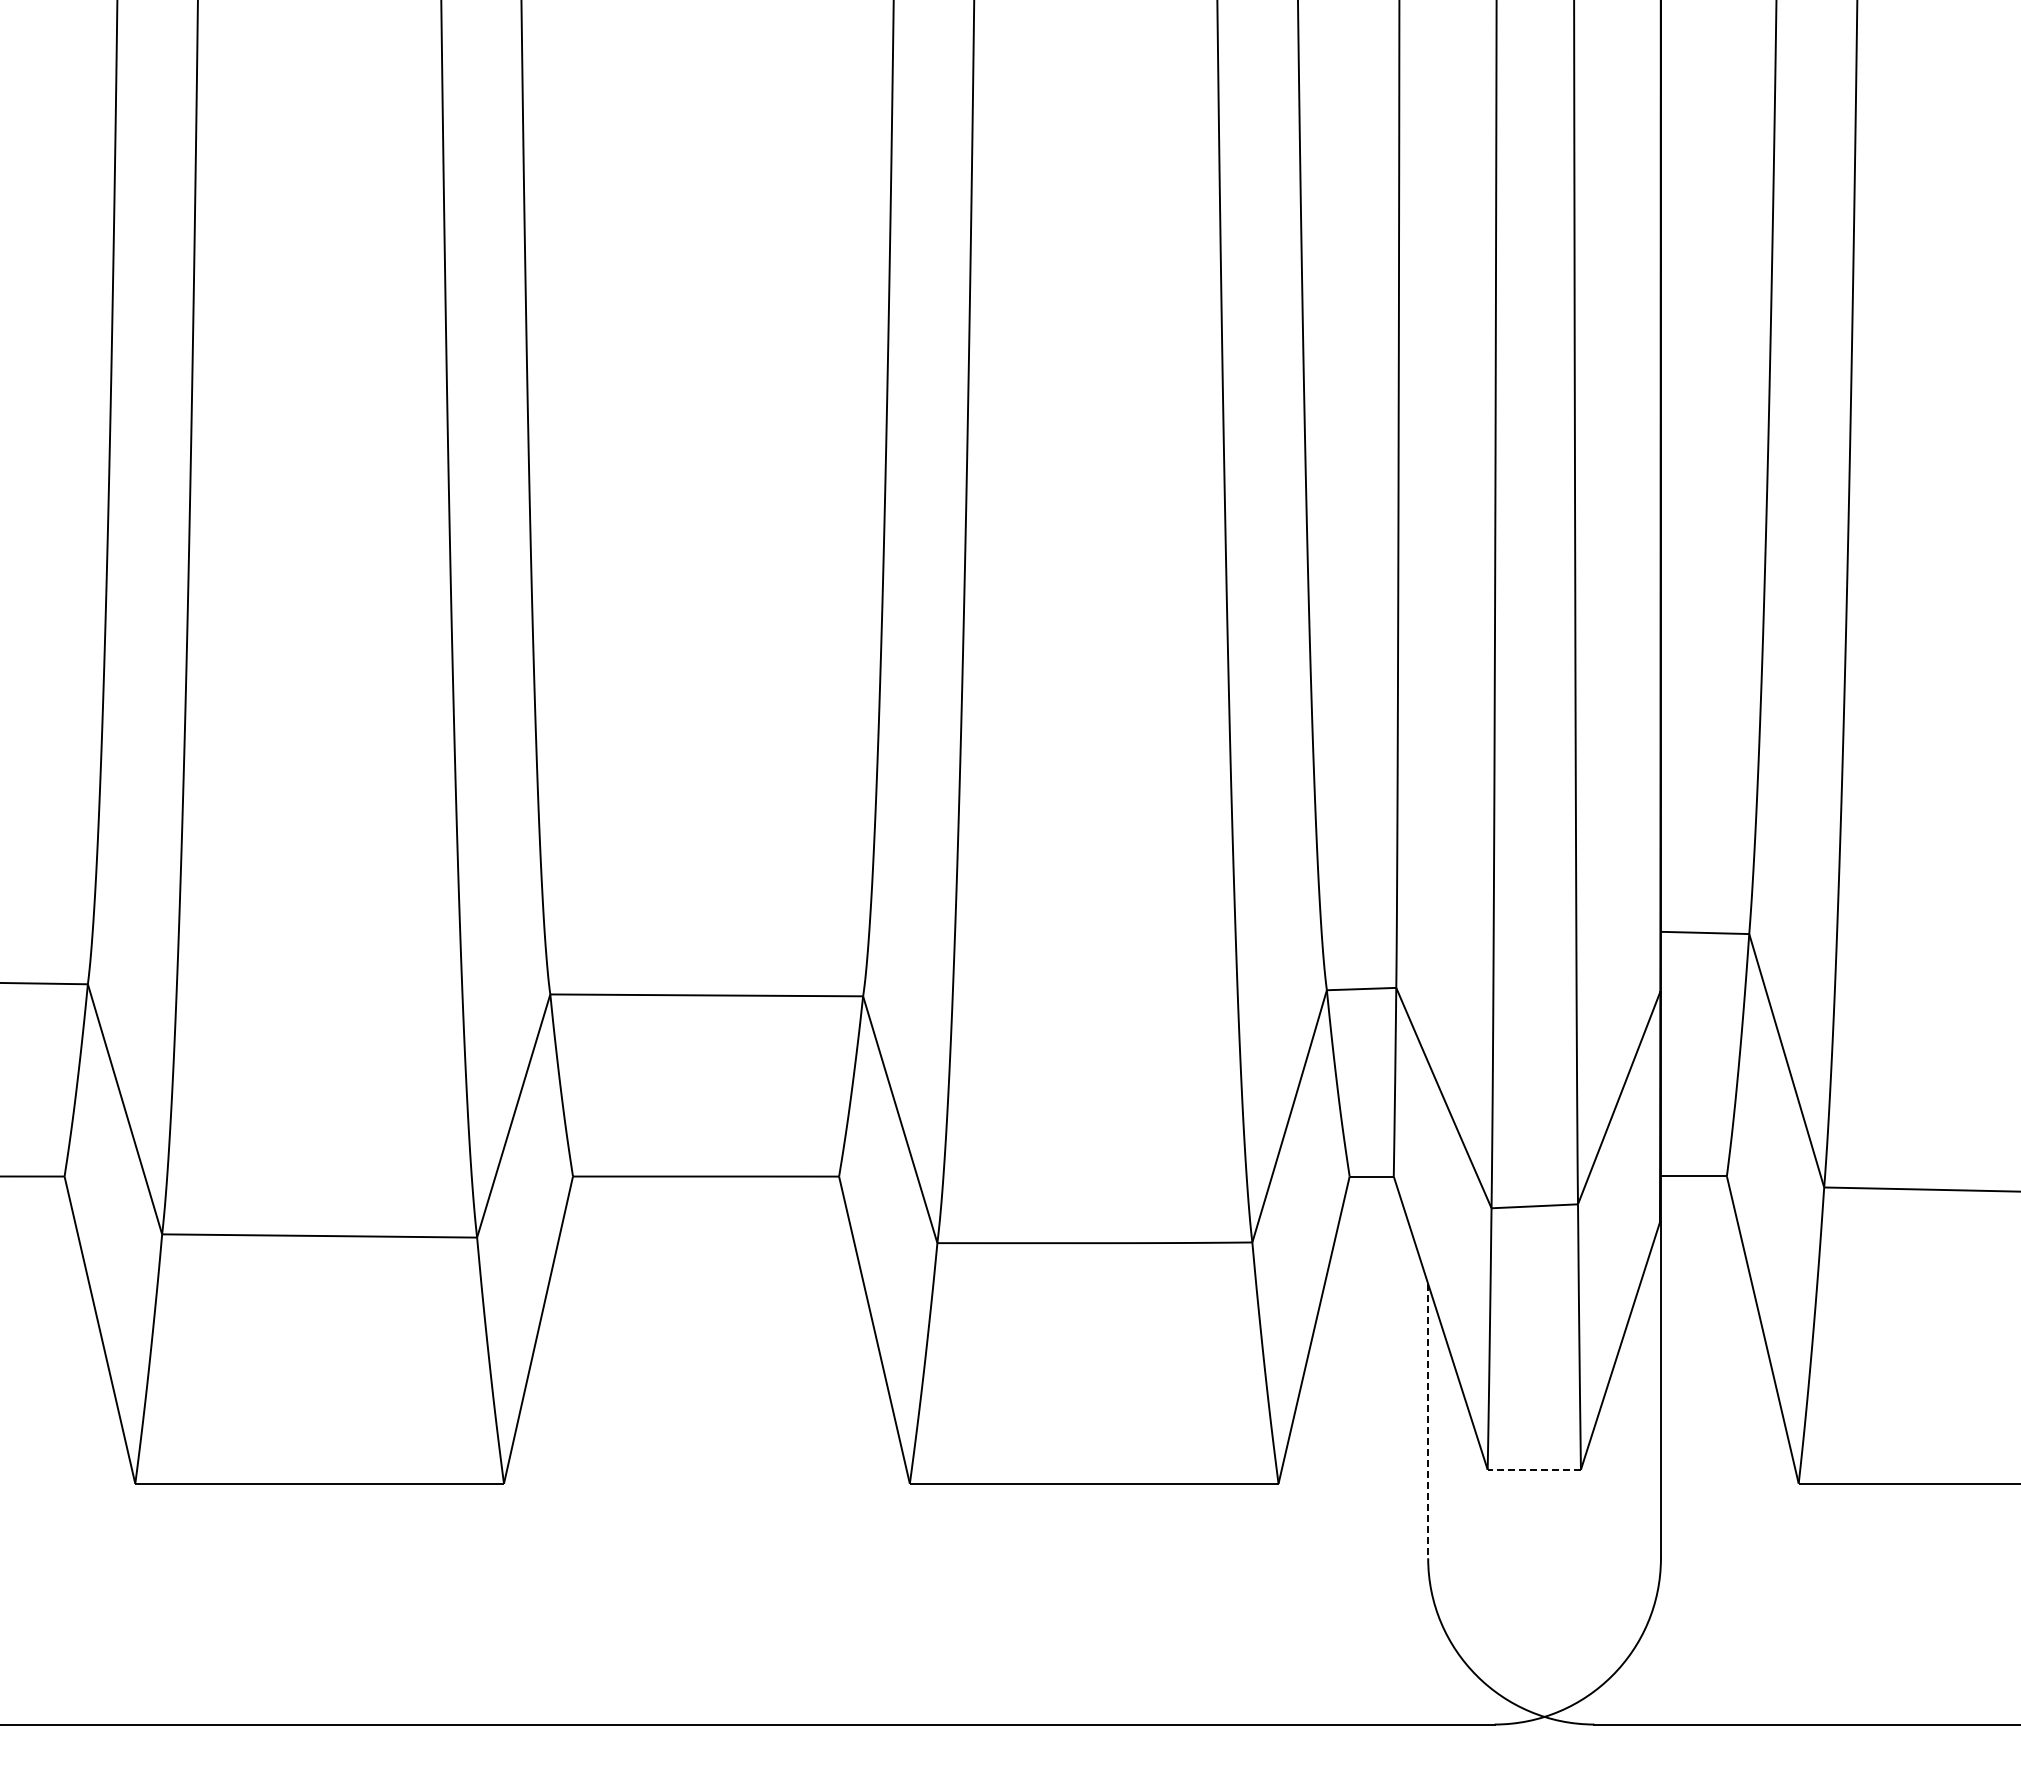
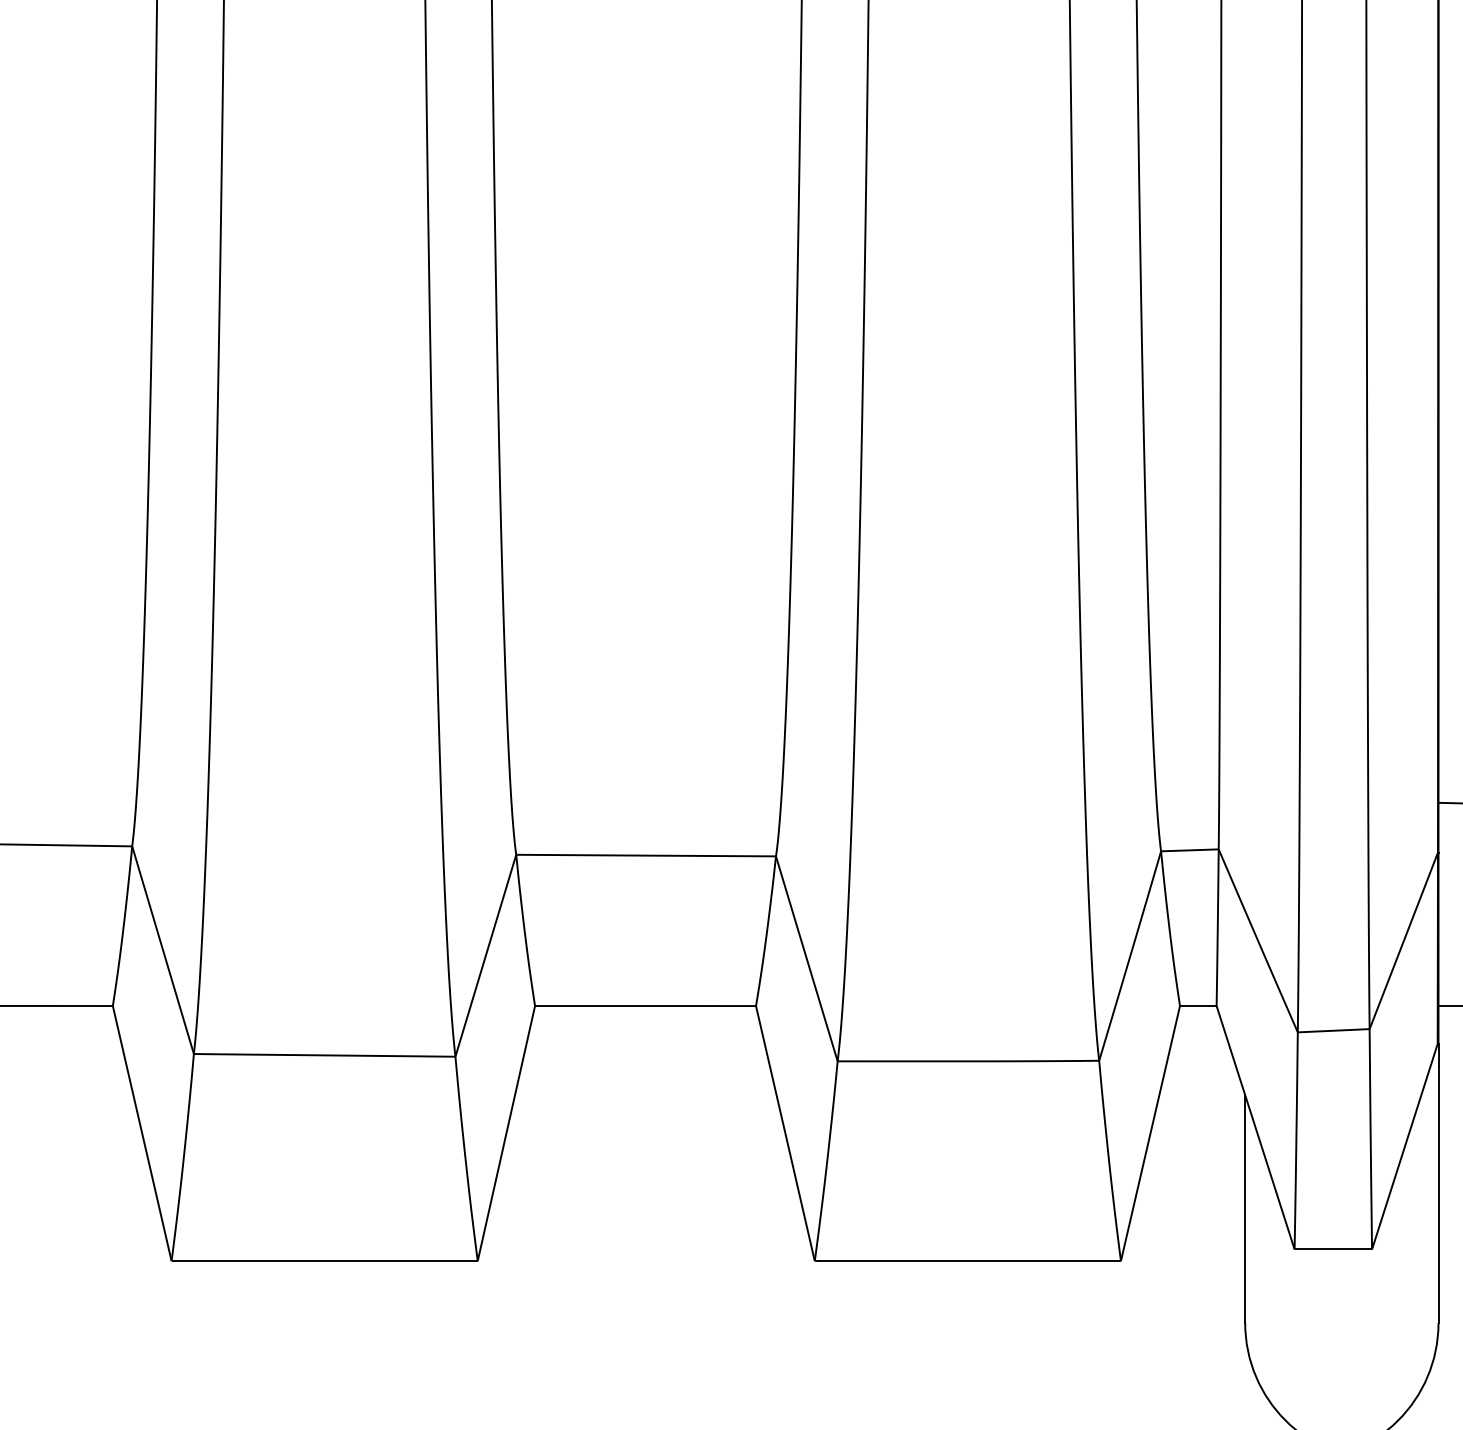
line: (1428, 1421) -> (1245, 1209), dashed -> solid
line: (1534, 1469) -> (1333, 1249), dashed -> solid

